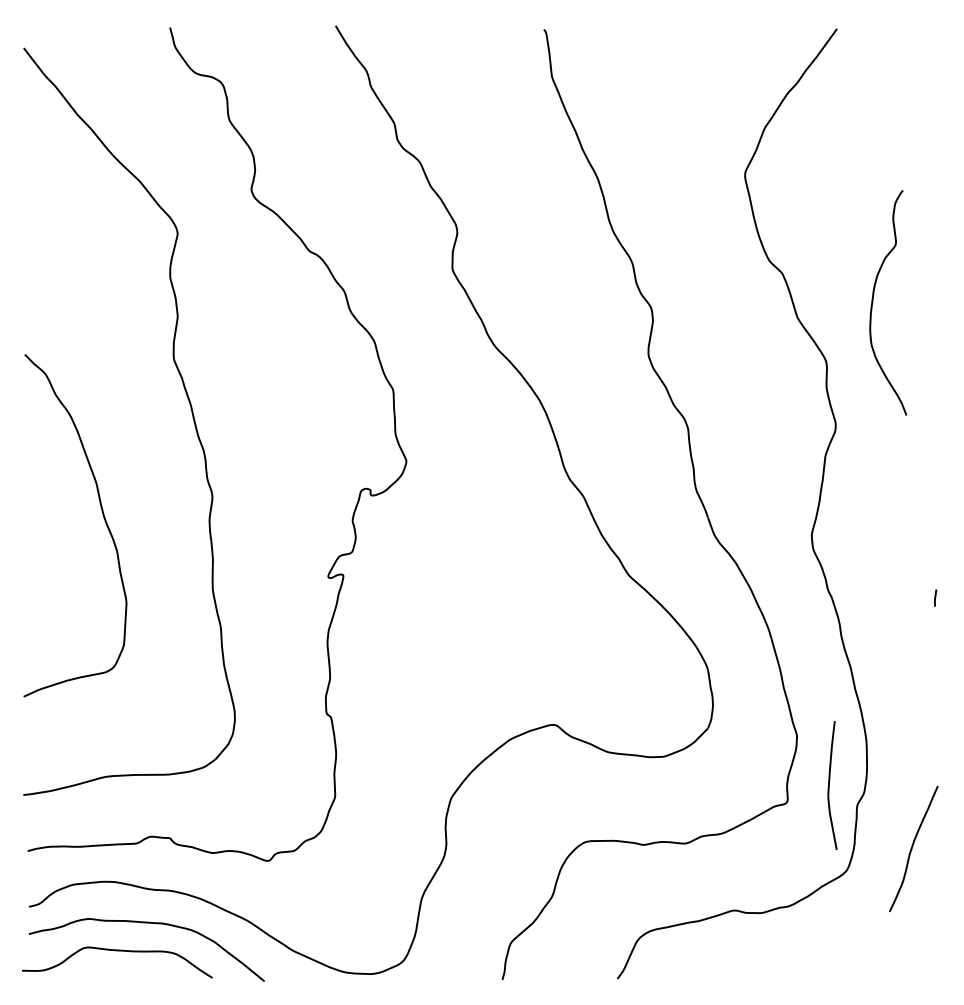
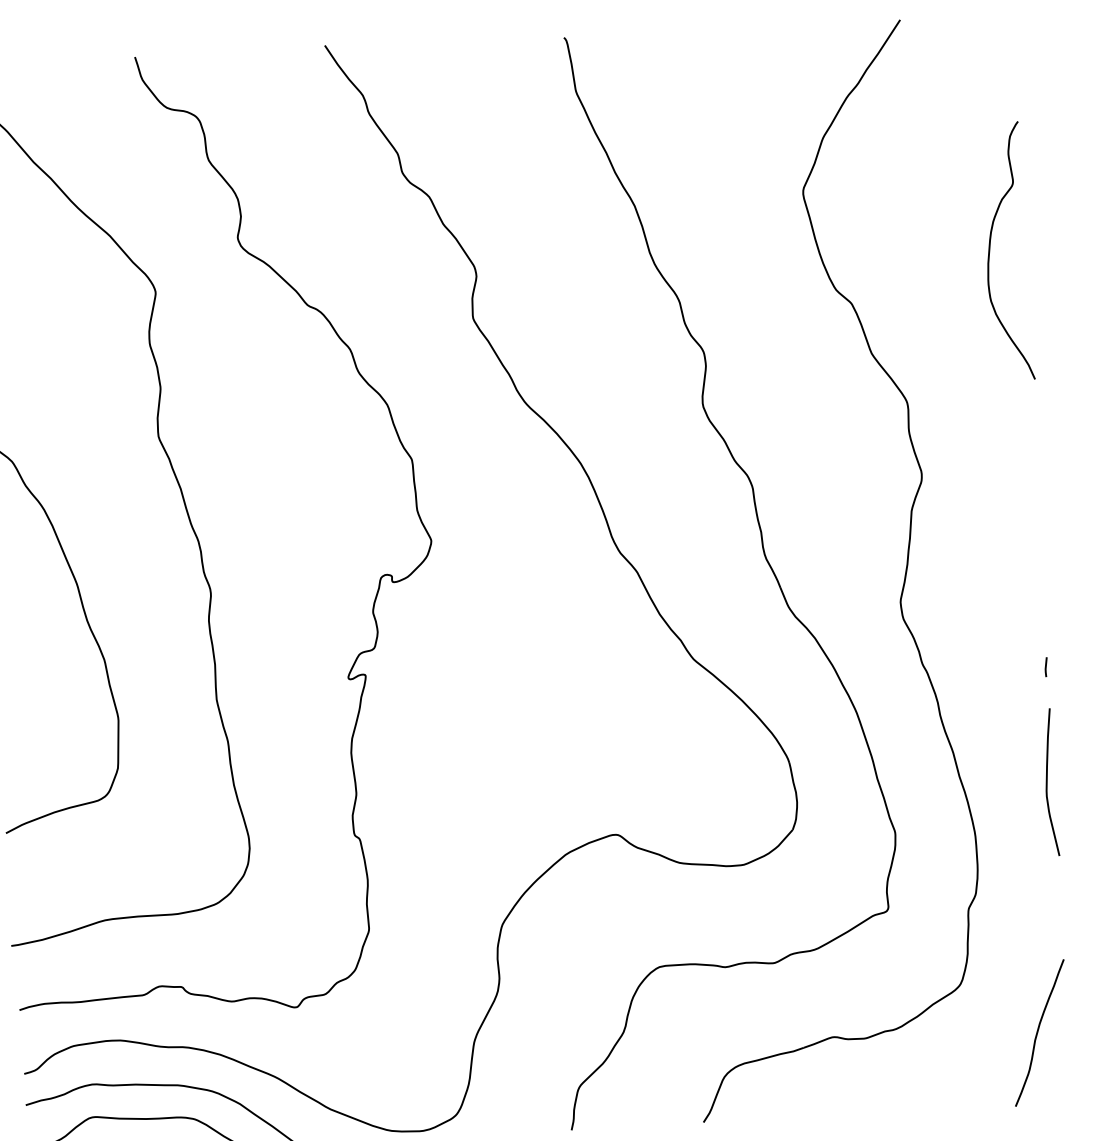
curve: (873, 302) -> (990, 251), moved
curve: (829, 785) -> (1047, 782), moved
curve: (912, 848) -> (1038, 1032), moved

